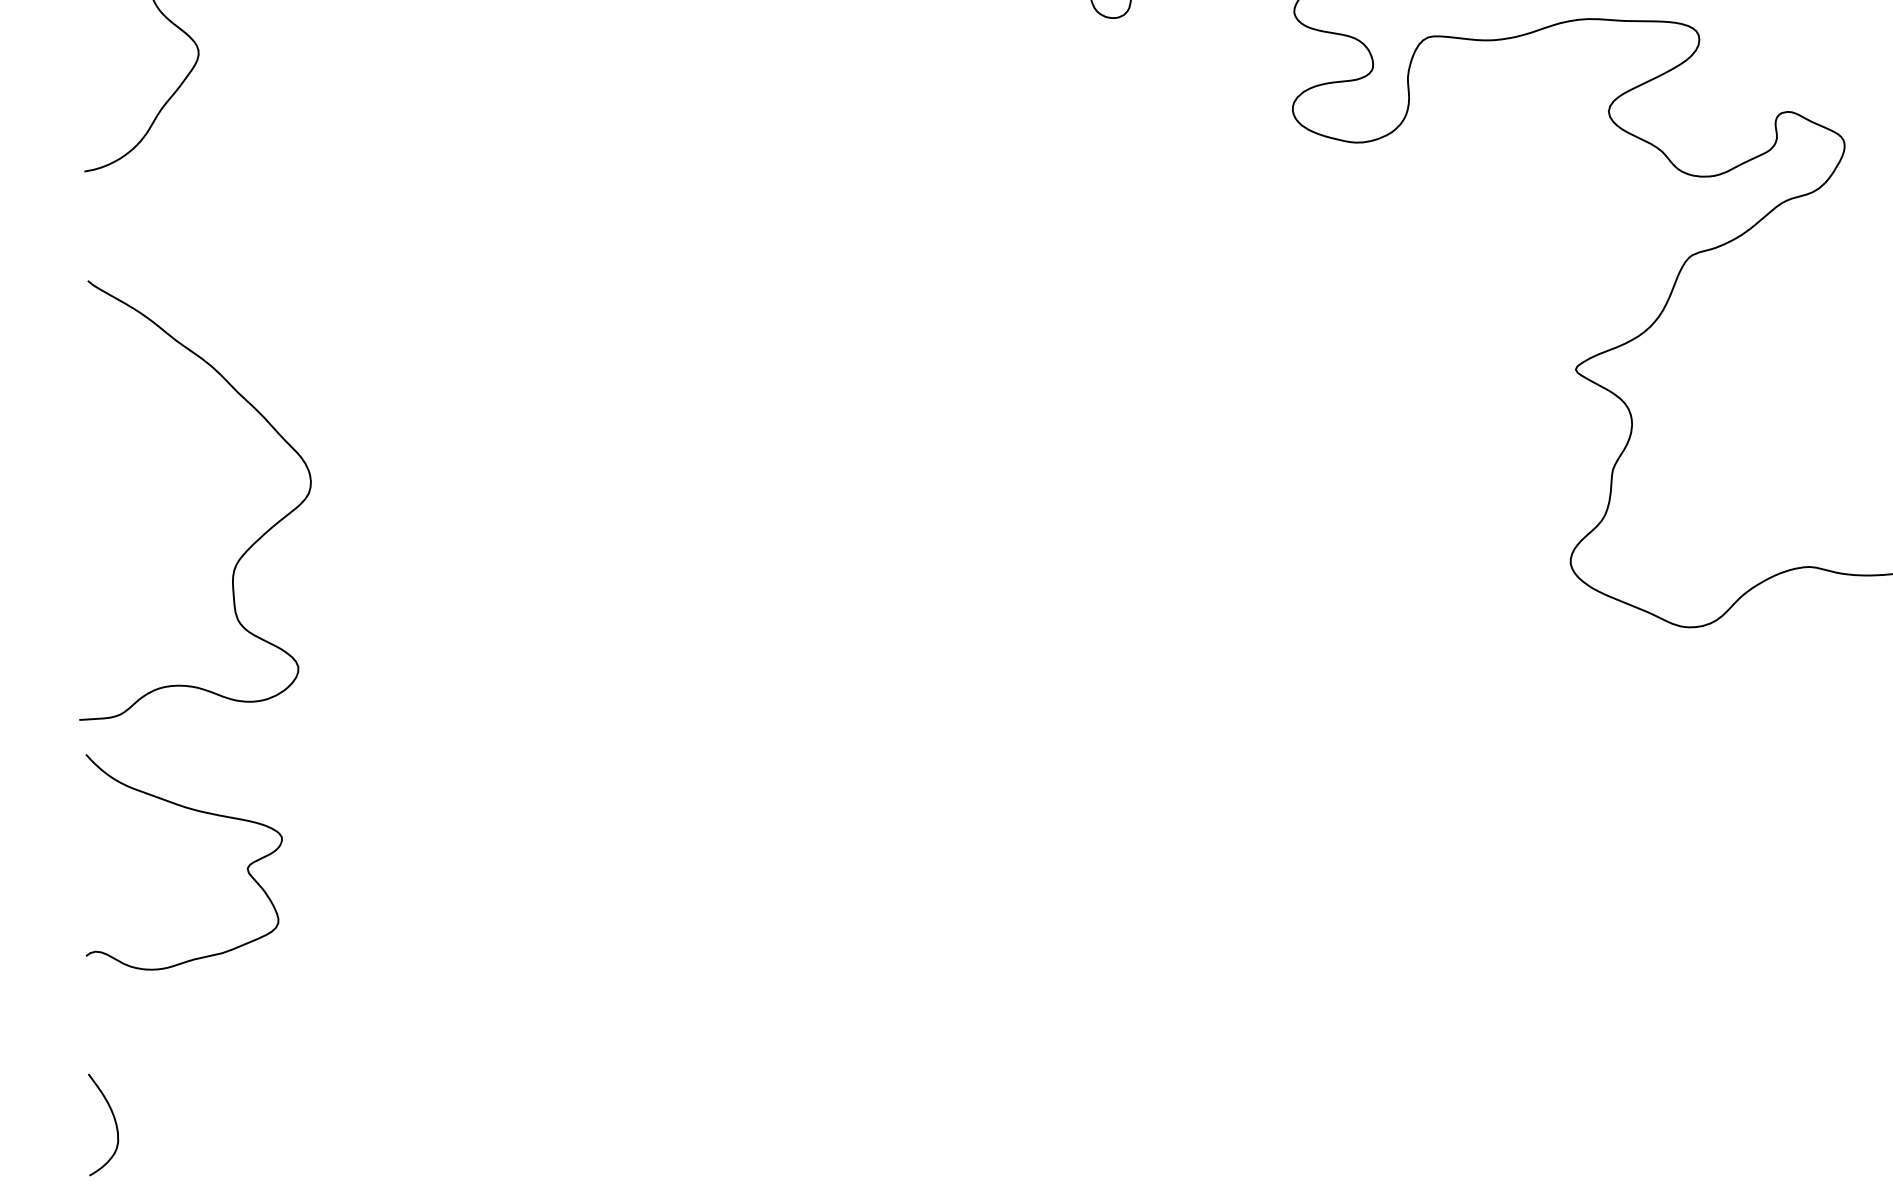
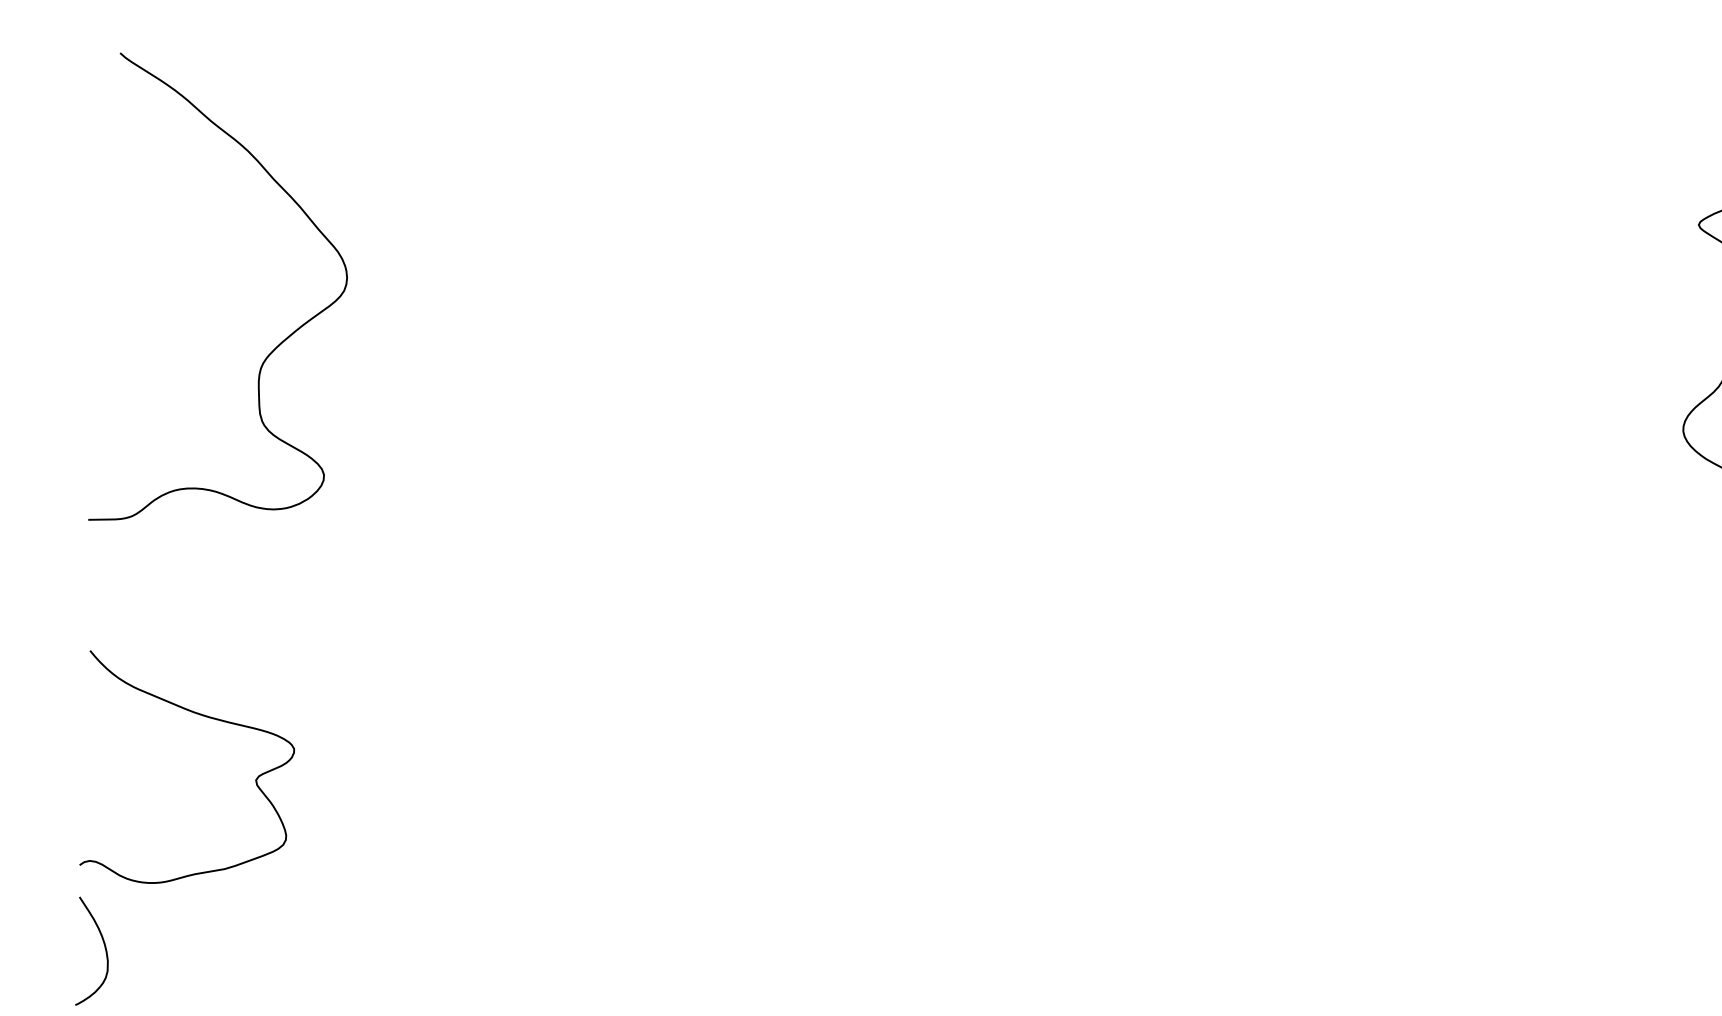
curve: (195, 811) -> (203, 716), moved

